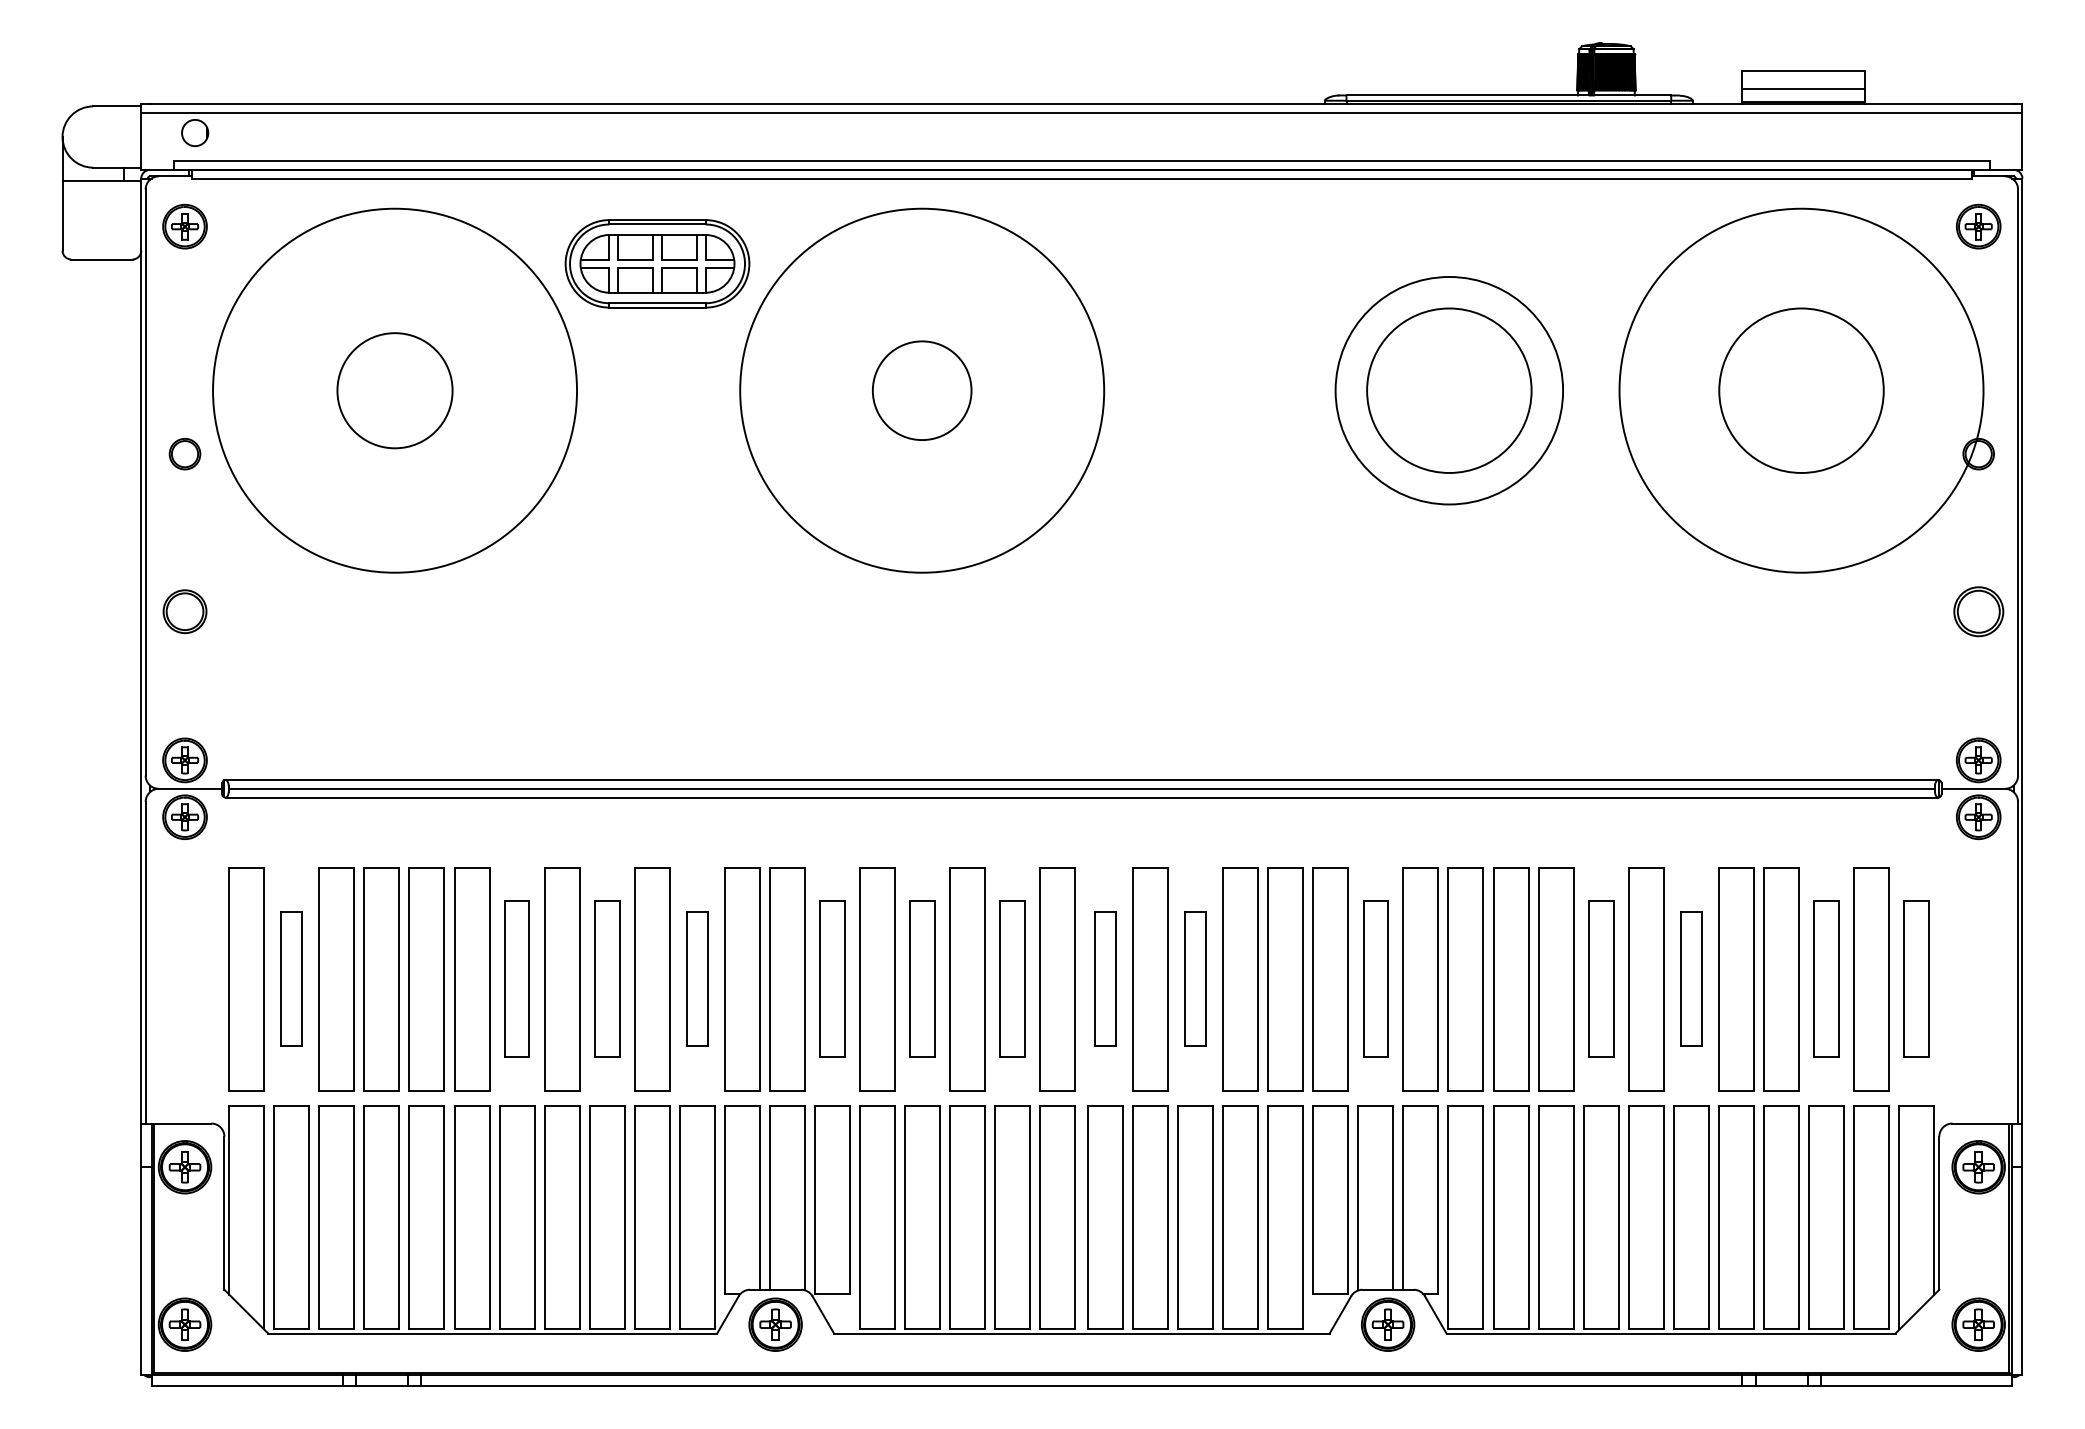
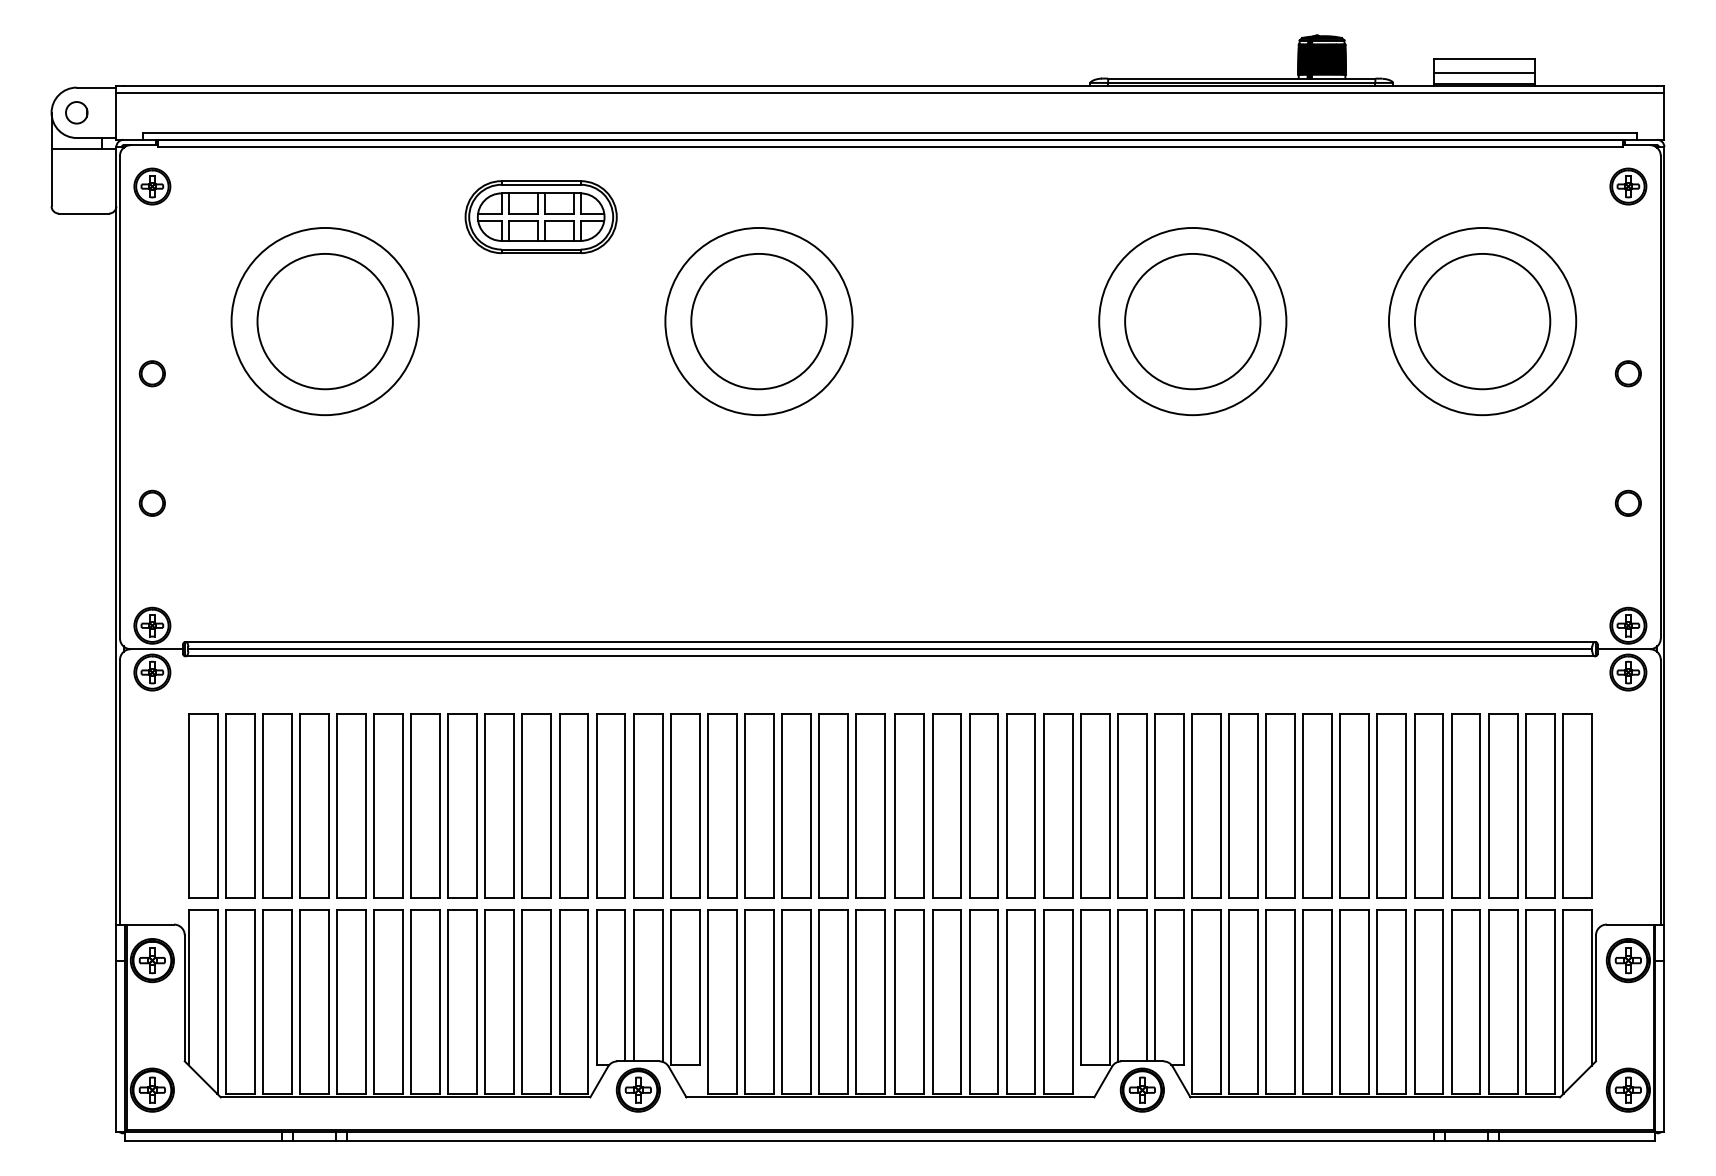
circle: (195, 132) -> (77, 112), moved
circle: (394, 390) -> (324, 321), size x0.62
circle: (394, 390) -> (324, 321), size x1.43
circle: (921, 390) -> (758, 321), size x0.62
circle: (921, 390) -> (758, 321), size x1.67
circle: (1801, 390) -> (1482, 321), size x0.62
part: (184, 611) -> (151, 503), size x0.71
part: (1978, 611) -> (1628, 503), size x0.62
part: (291, 979) -> (240, 806), size x1.67
part: (517, 979) -> (425, 806), size x1.43
part: (607, 979) -> (500, 806), size x1.43
part: (697, 979) -> (574, 806), size x1.67
part: (832, 979) -> (685, 806), size x1.43
part: (922, 979) -> (759, 806), size x1.43
part: (1012, 979) -> (833, 806), size x1.43
part: (1105, 979) -> (909, 806), size x1.67
part: (1195, 979) -> (983, 806), size x1.67
part: (1375, 979) -> (1132, 806), size x1.43
part: (1601, 979) -> (1318, 806), size x1.43
part: (1691, 979) -> (1392, 806), size x1.67
part: (1826, 979) -> (1503, 806), size x1.43
part: (1916, 979) -> (1577, 806), size x1.43

